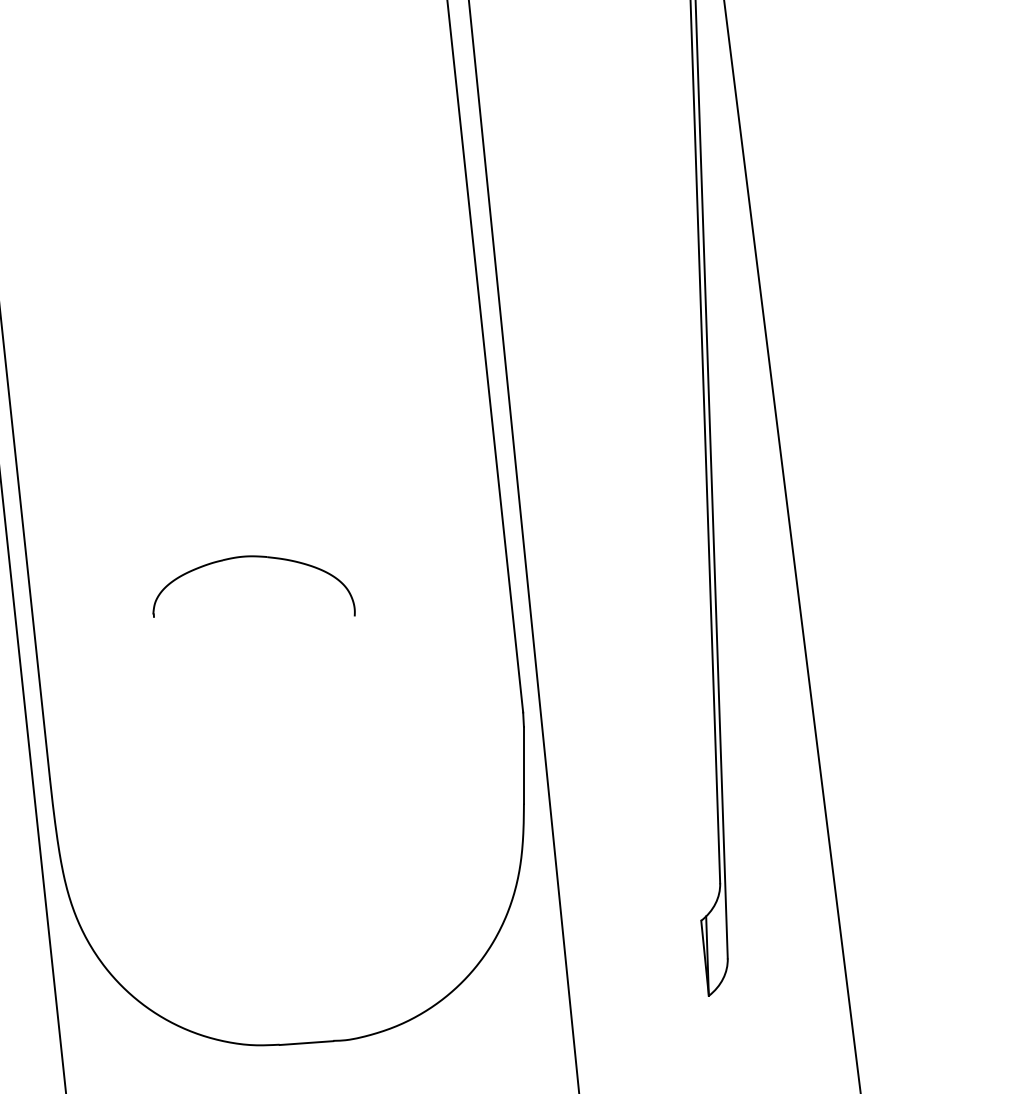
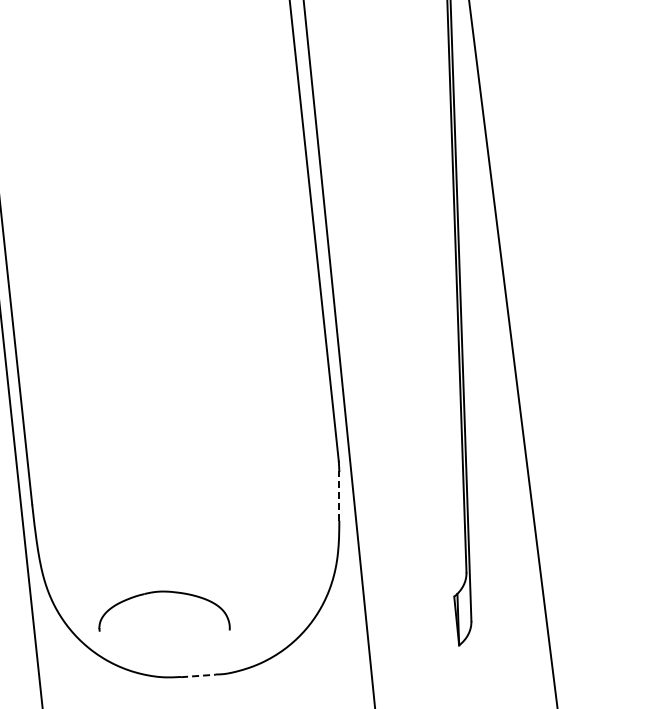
part: (254, 557) -> (164, 592), moved
line: (524, 764) -> (339, 495), solid -> dashed
line: (306, 1042) -> (198, 675), solid -> dashed

